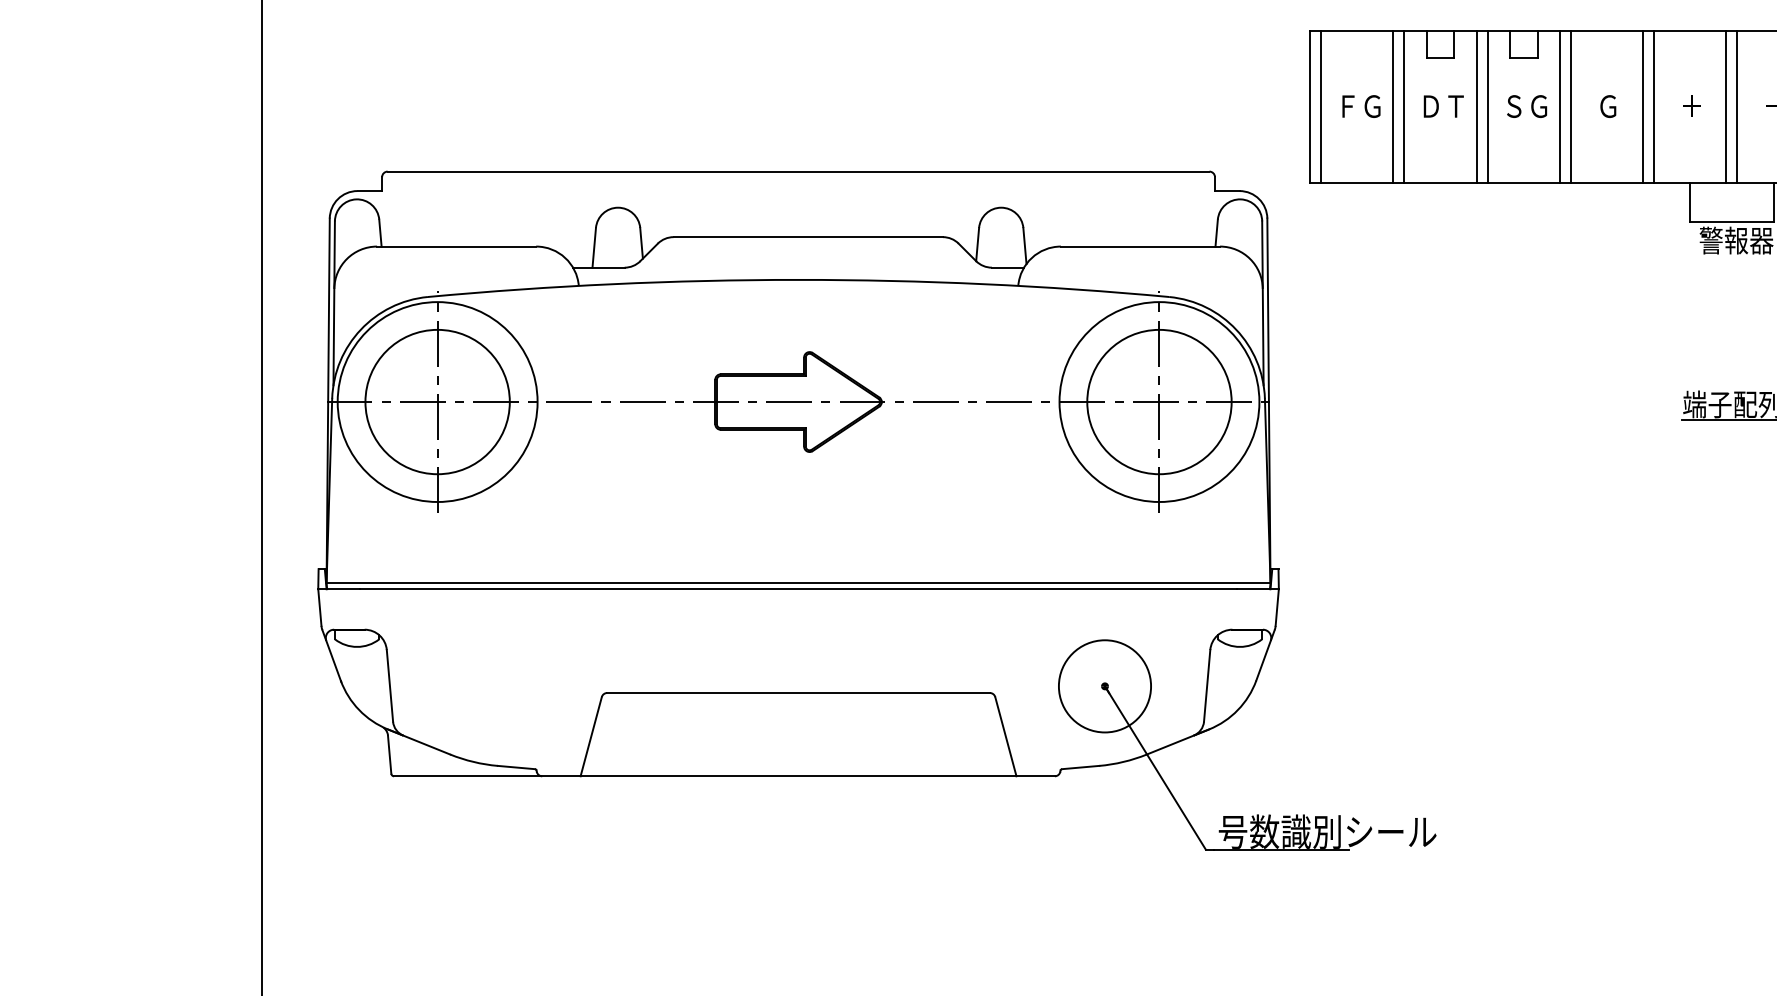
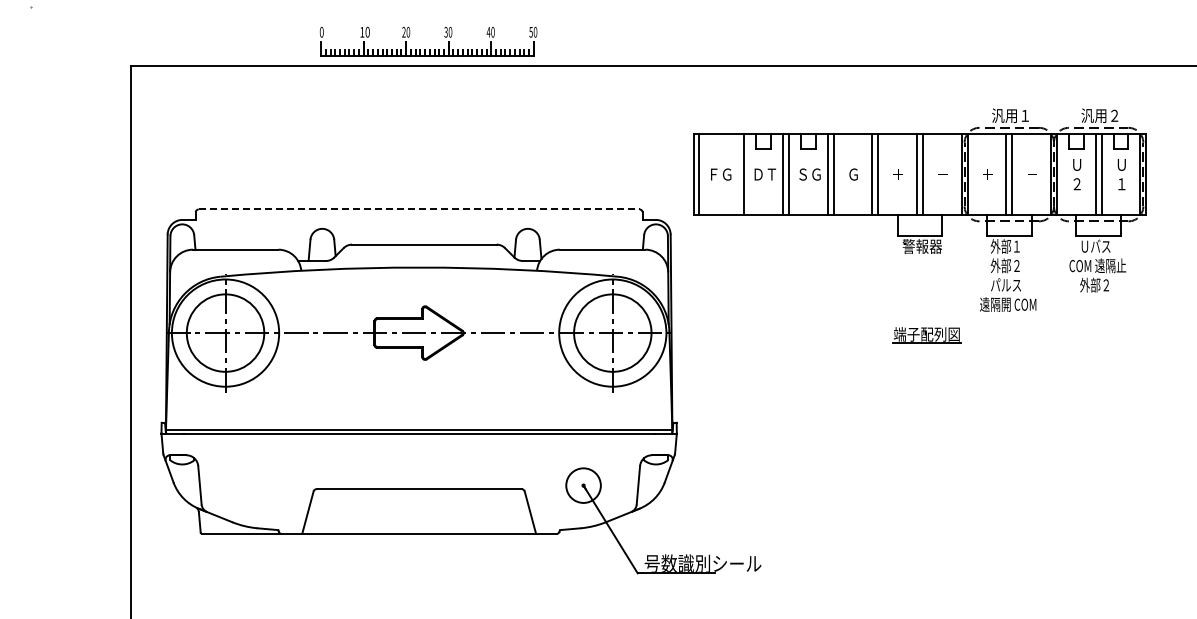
line: (1393, 106) -> (738, 174), removed
line: (799, 171) -> (419, 209), solid -> dashed
circle: (1104, 686) -> (583, 485), size x0.7

